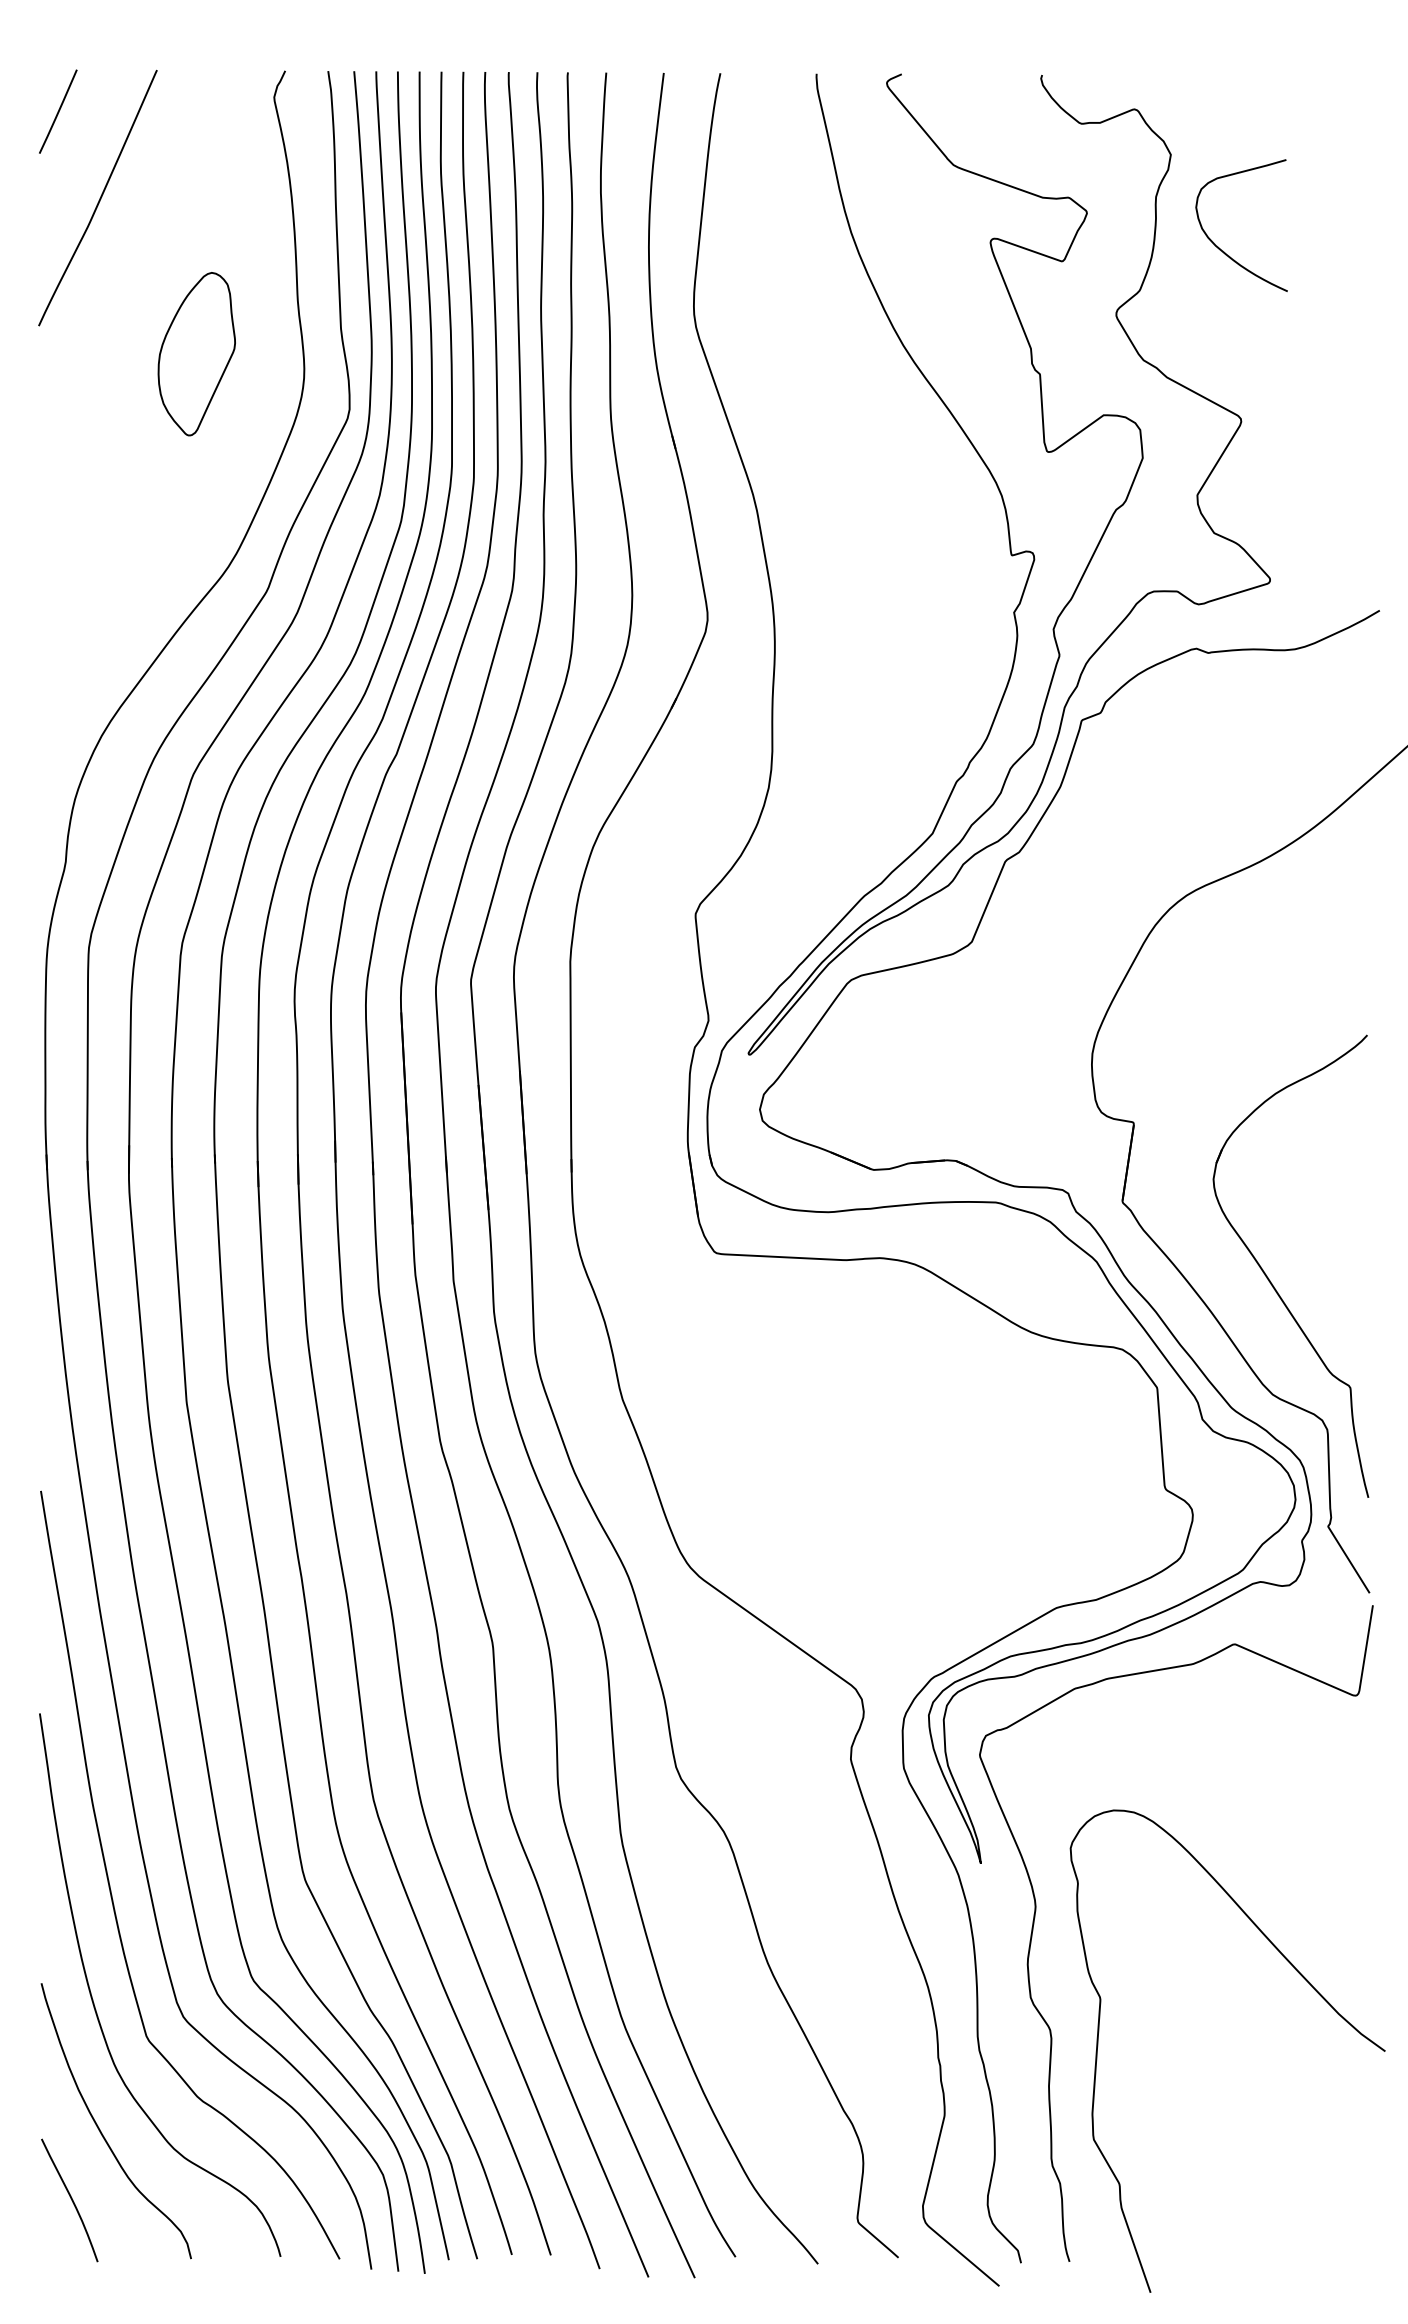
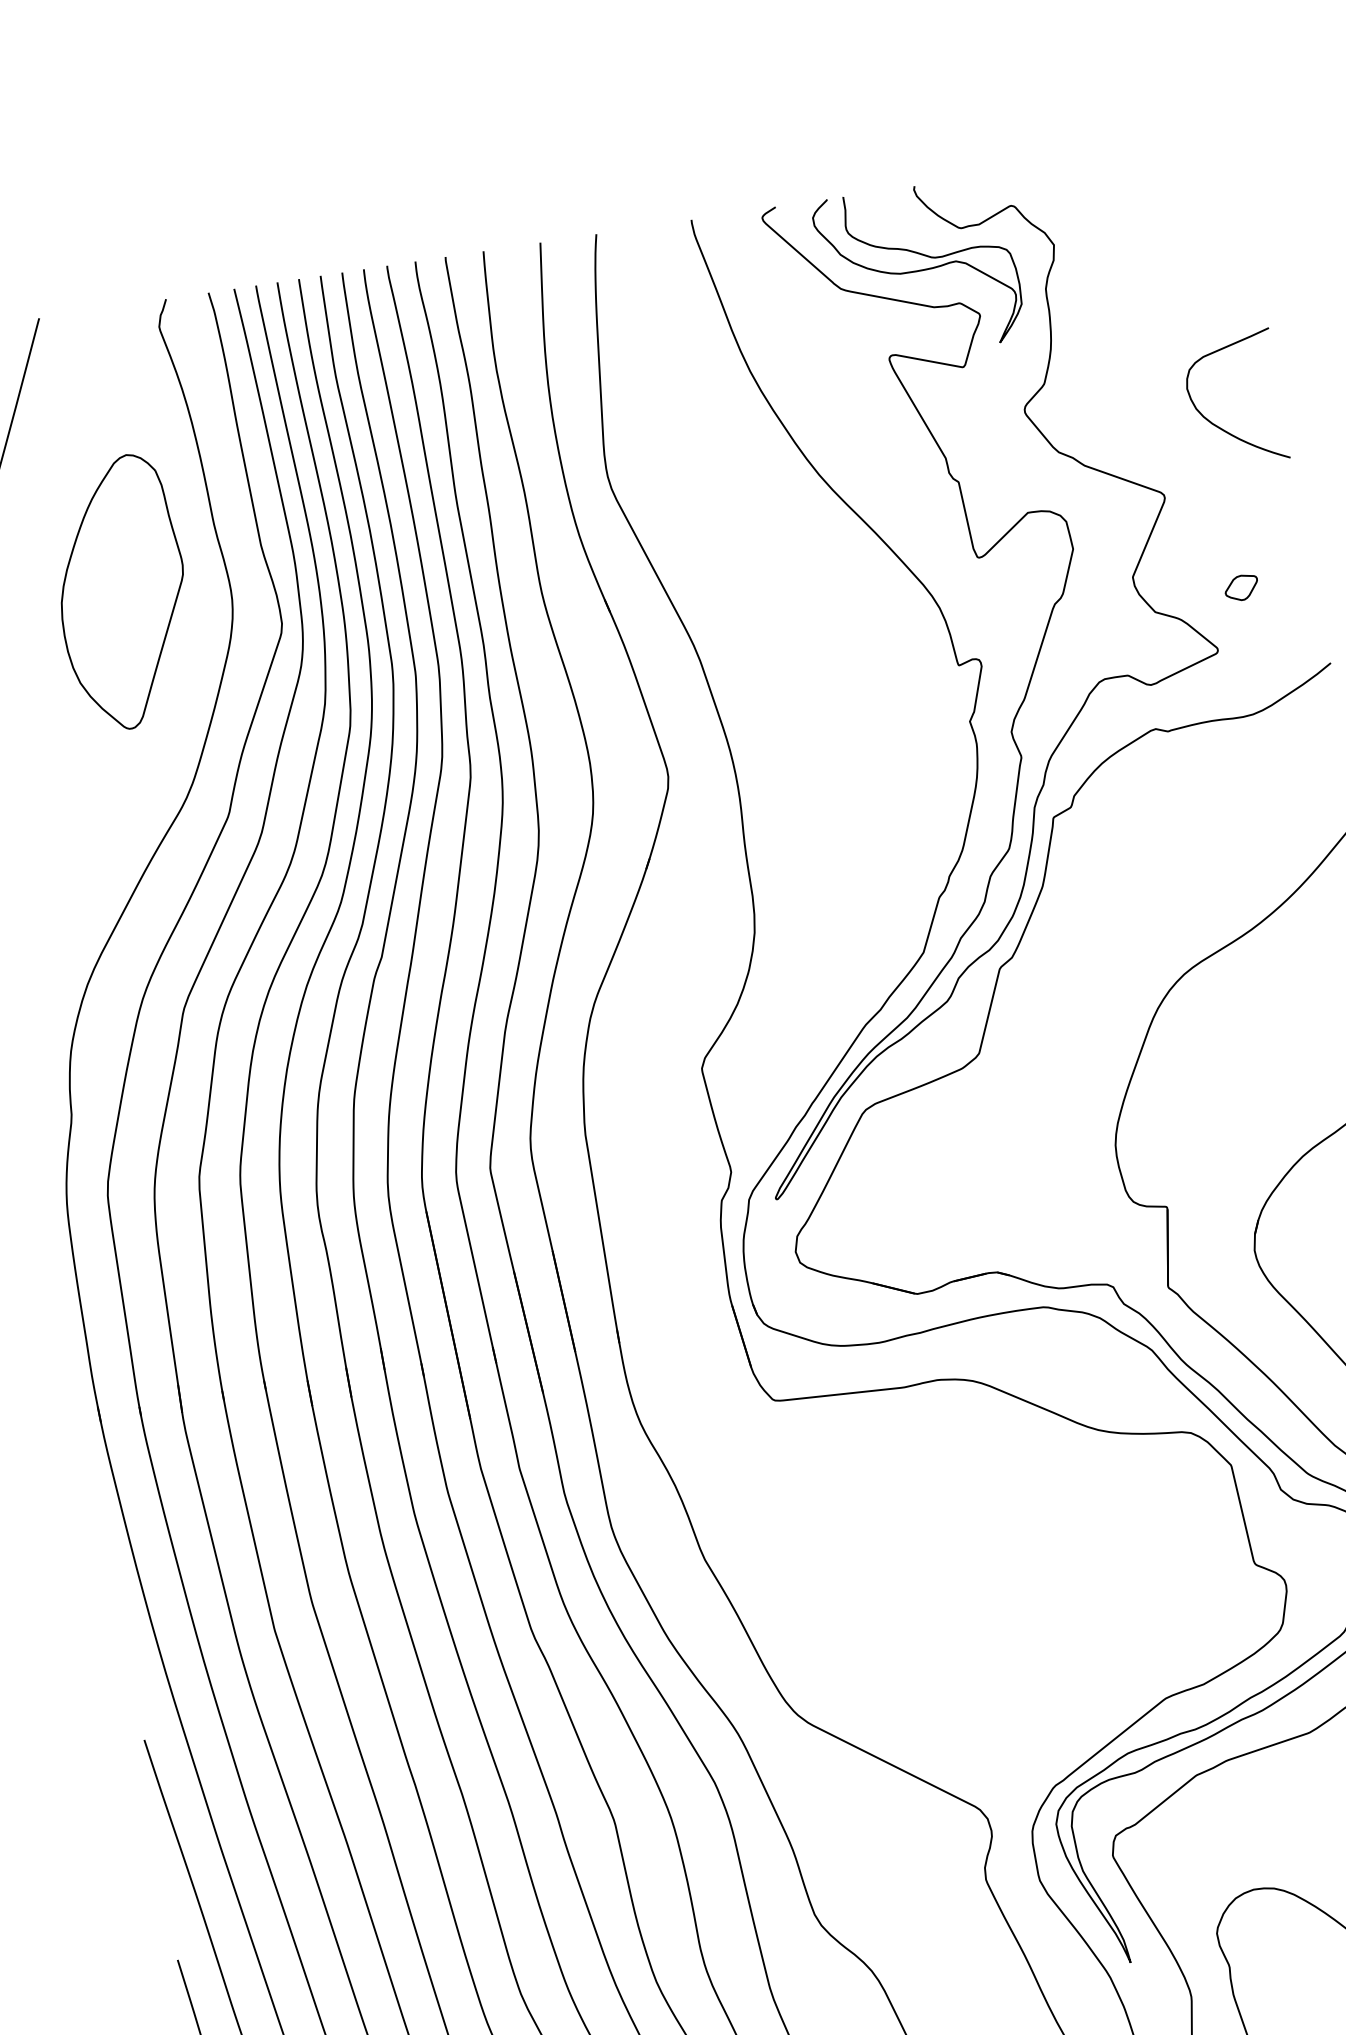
curve: (1033, 158) -> (918, 270), added
curve: (1224, 251) -> (1221, 428), moved
part: (196, 353) -> (122, 592), size x1.67
part: (1302, 522) -> (1240, 588), added

